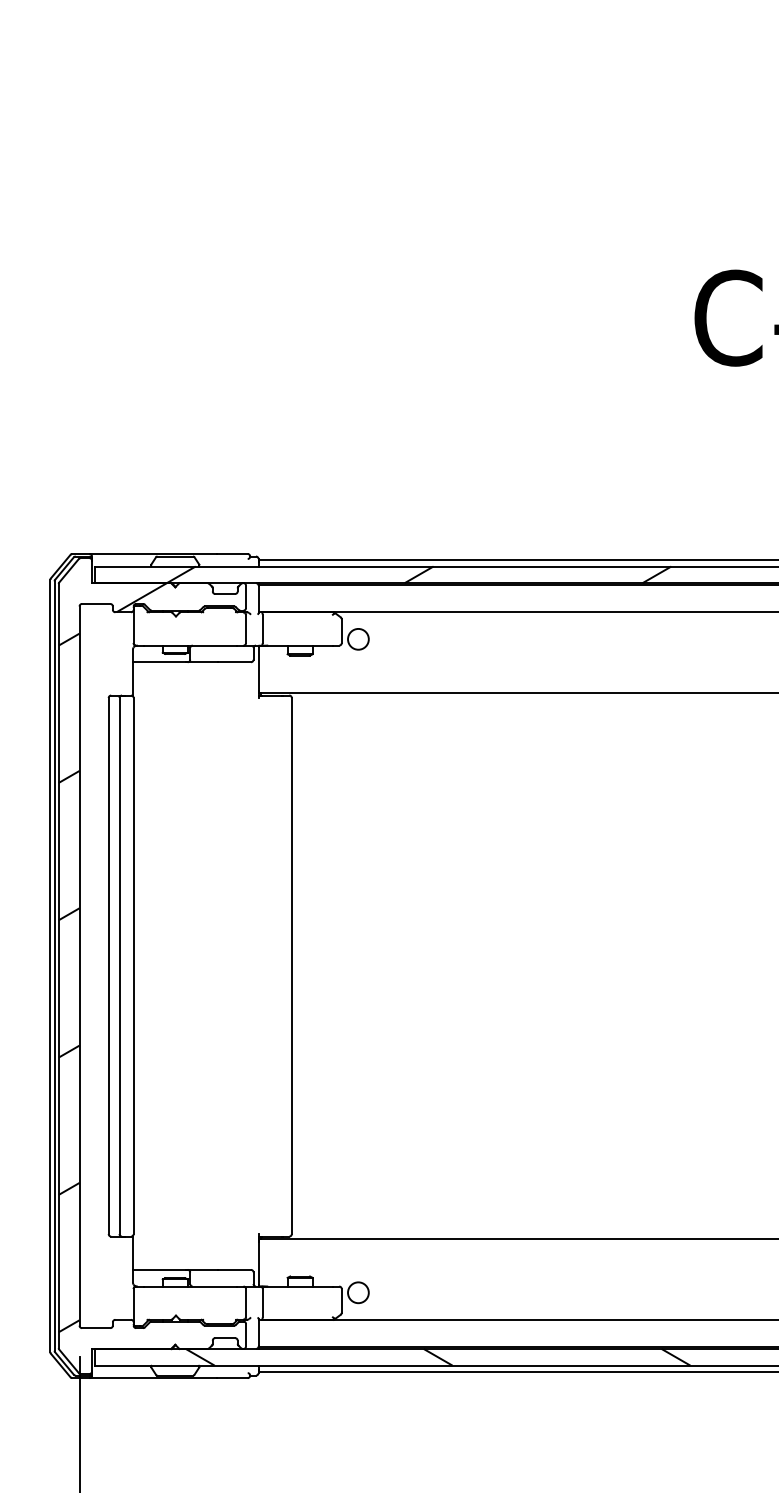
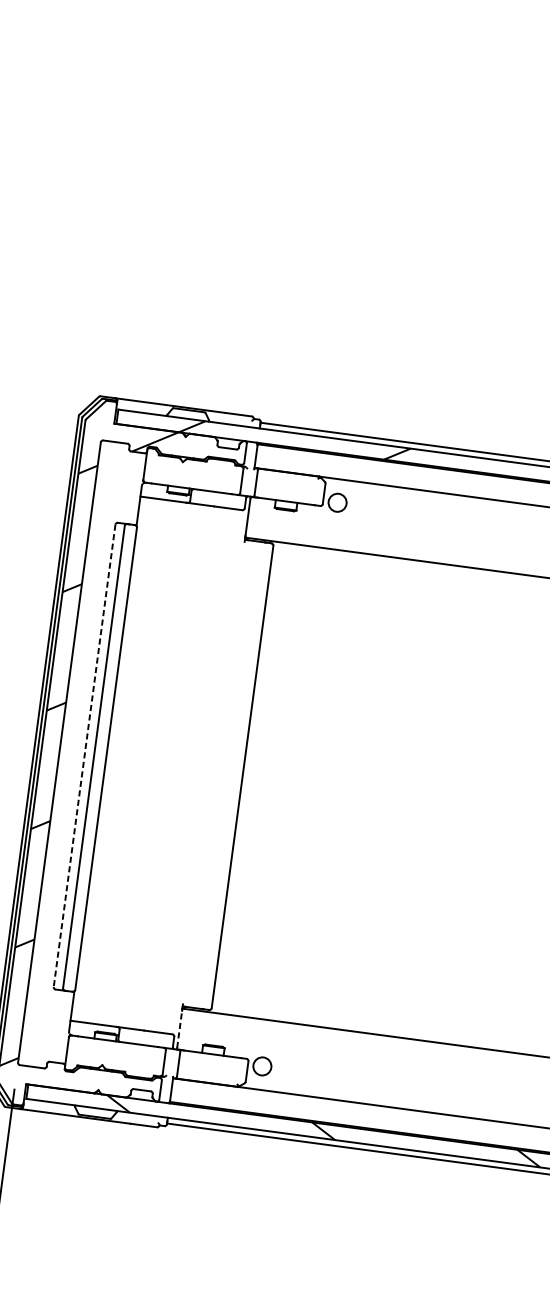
line: (108, 966) -> (84, 756), solid -> dashed
line: (258, 1263) -> (179, 1029), solid -> dashed

